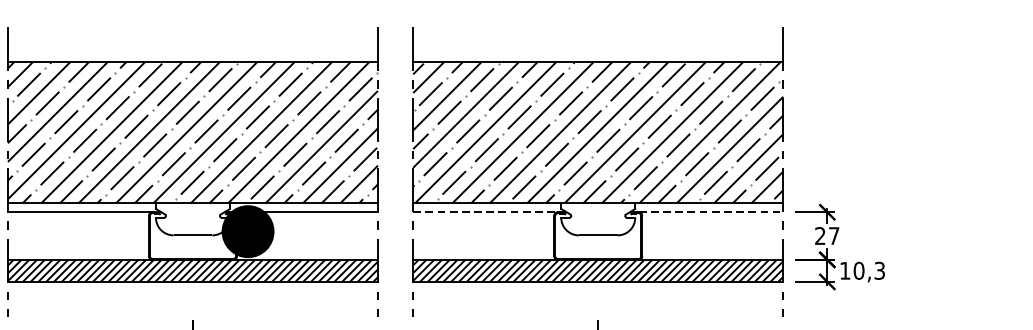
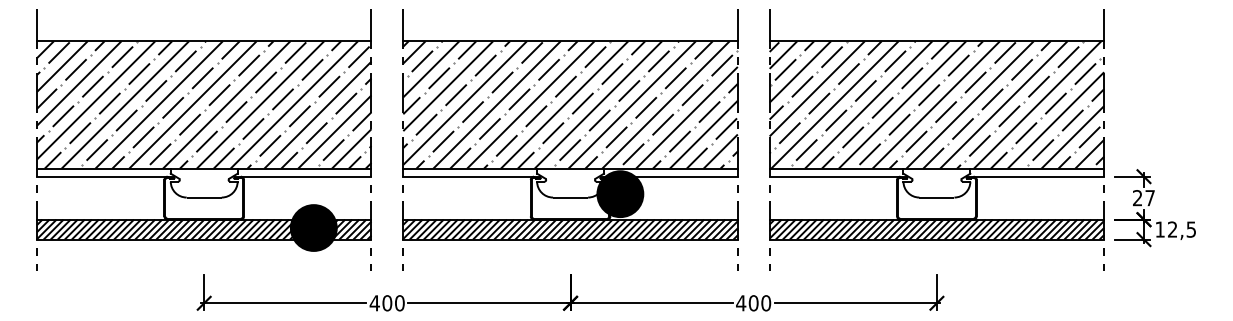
line: (486, 212) -> (835, 176), dashed -> solid
line: (711, 212) -> (1039, 176), dashed -> solid
text: (868, 270) -> (1181, 229), 10,3 -> 12,5

